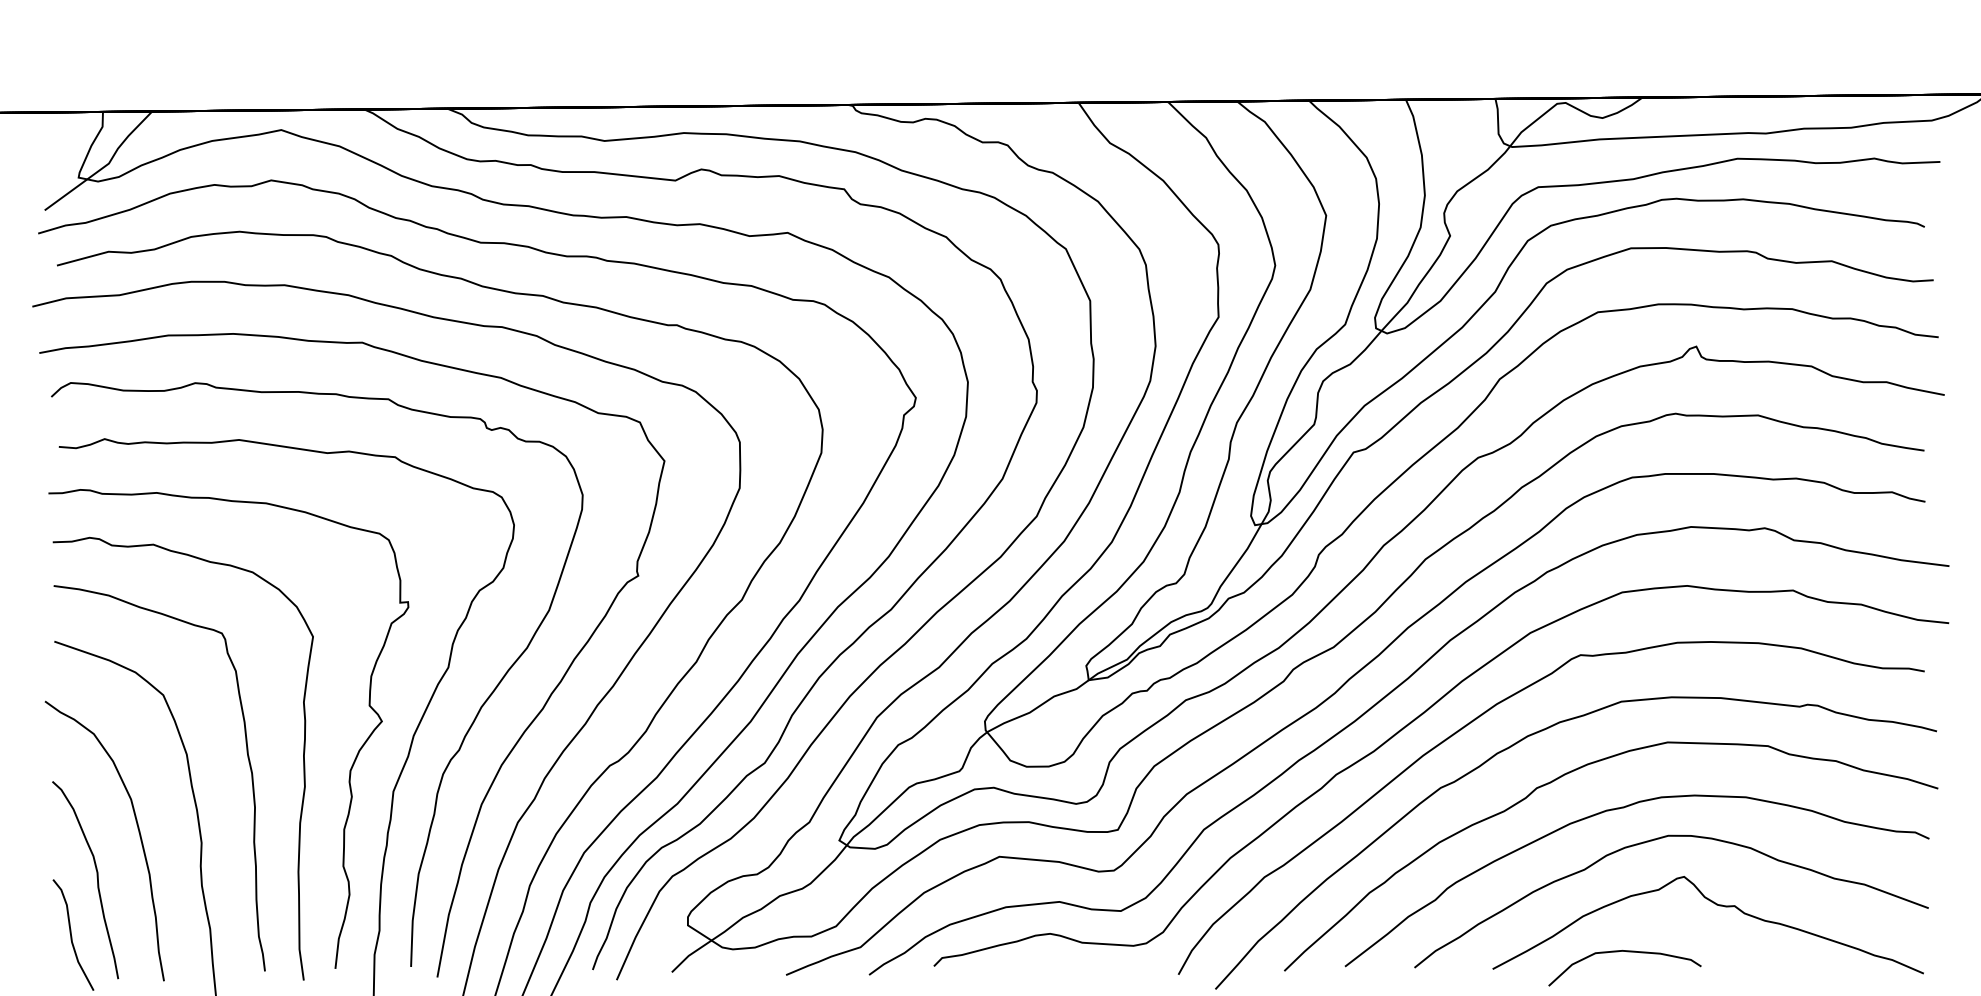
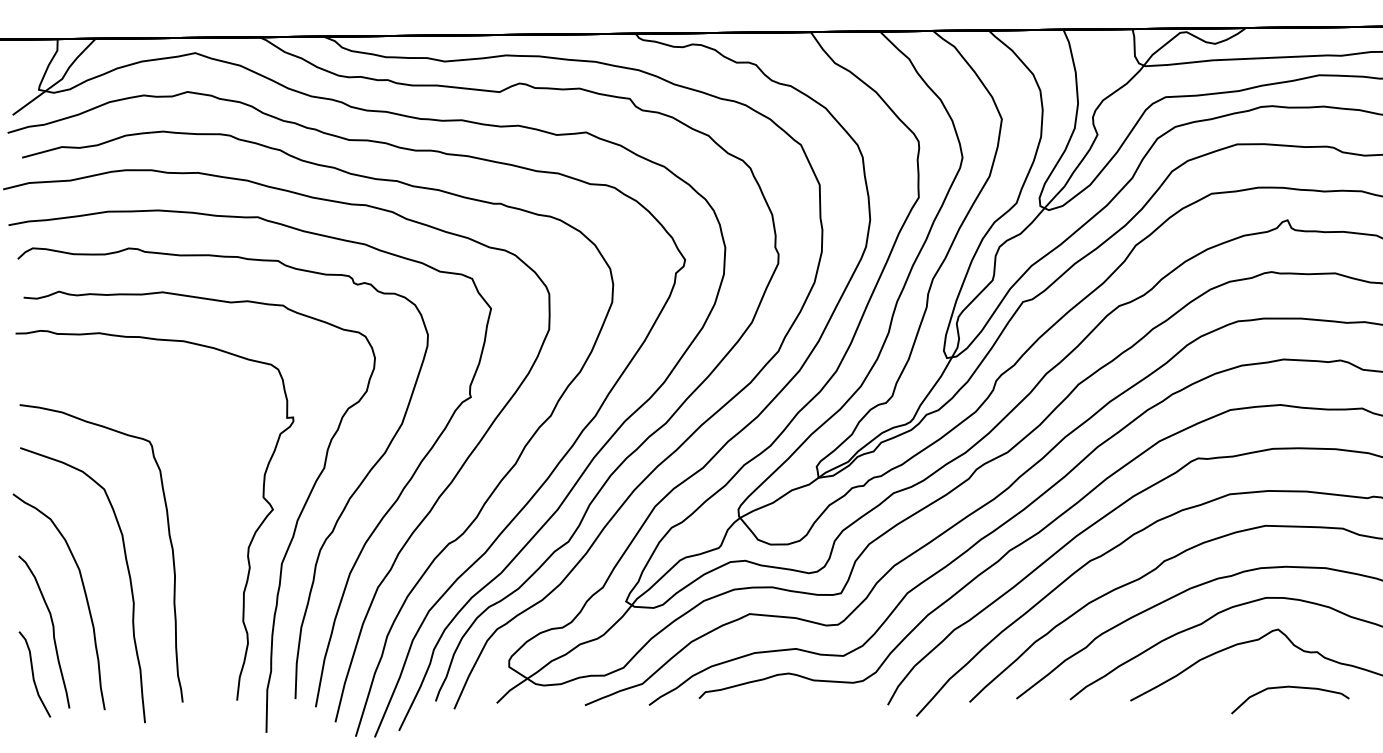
part: (303, 758) -> (212, 538), removed
curve: (1627, 952) -> (1292, 687), moved

